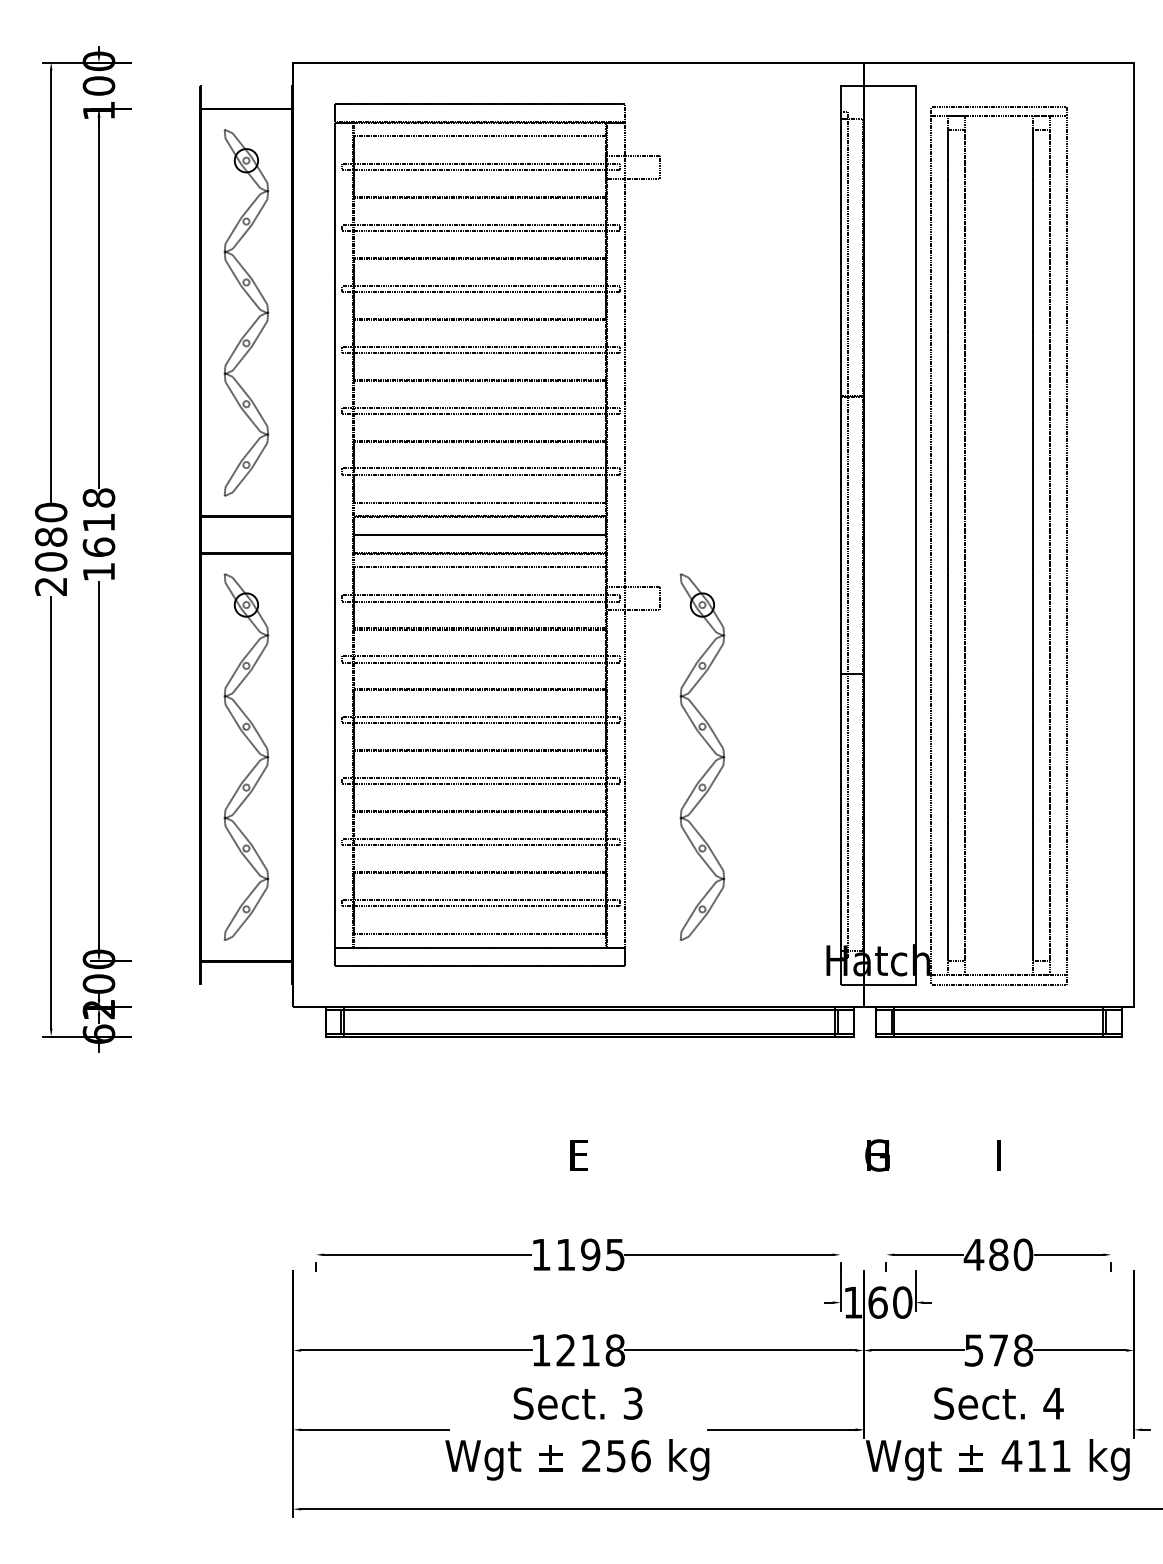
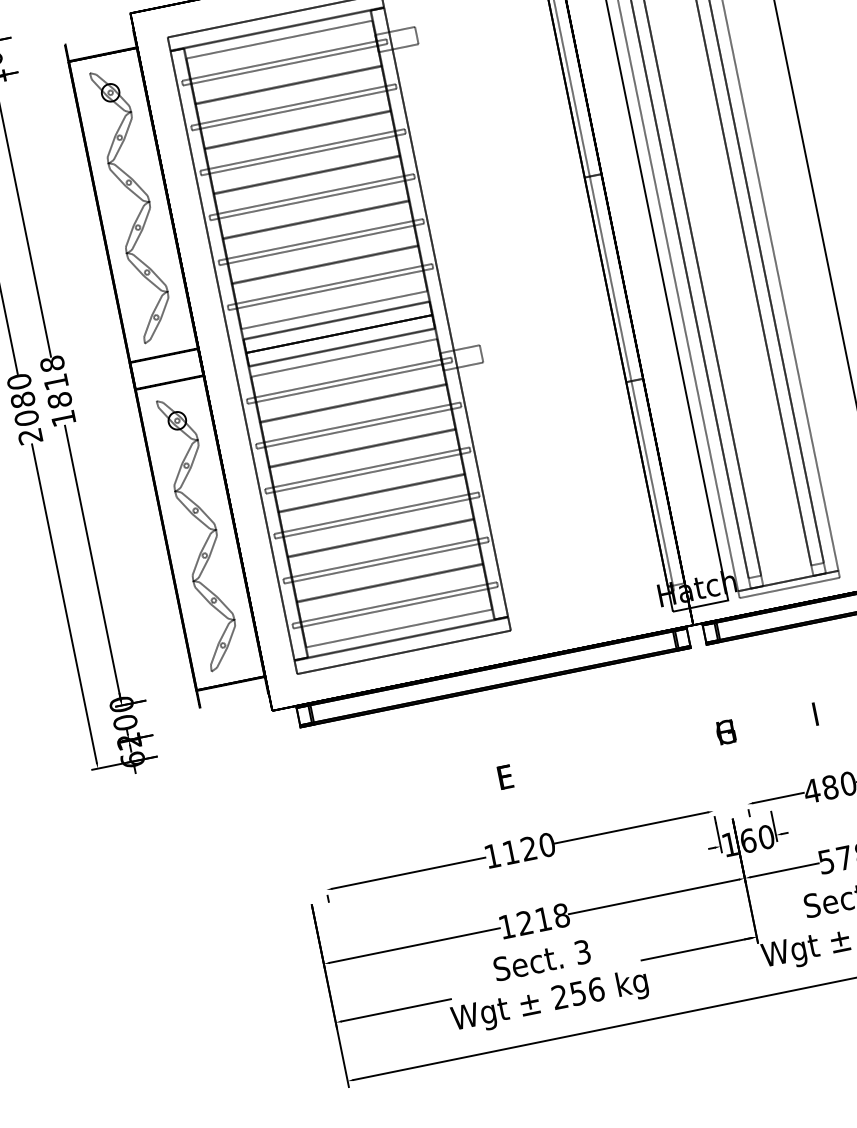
text: (98, 546) -> (59, 399), 1618 -> 1818
part: (712, 751) -> (543, 458), removed
text: (602, 1254) -> (537, 846), 1195 -> 1120

